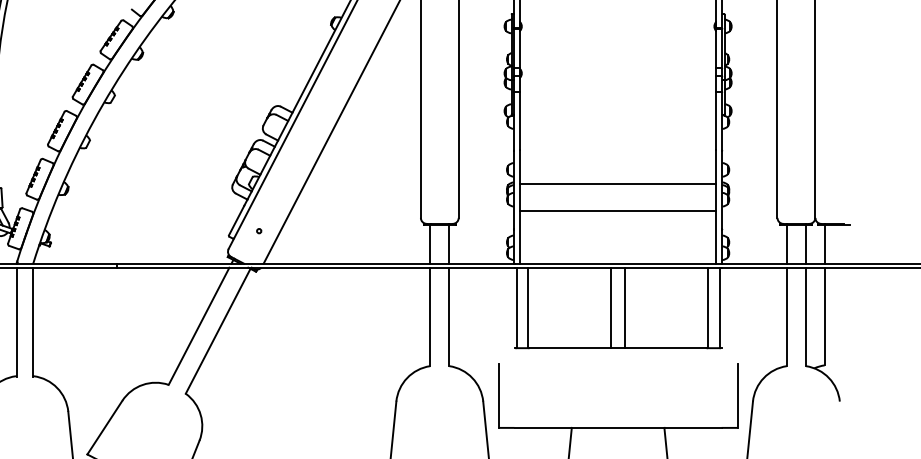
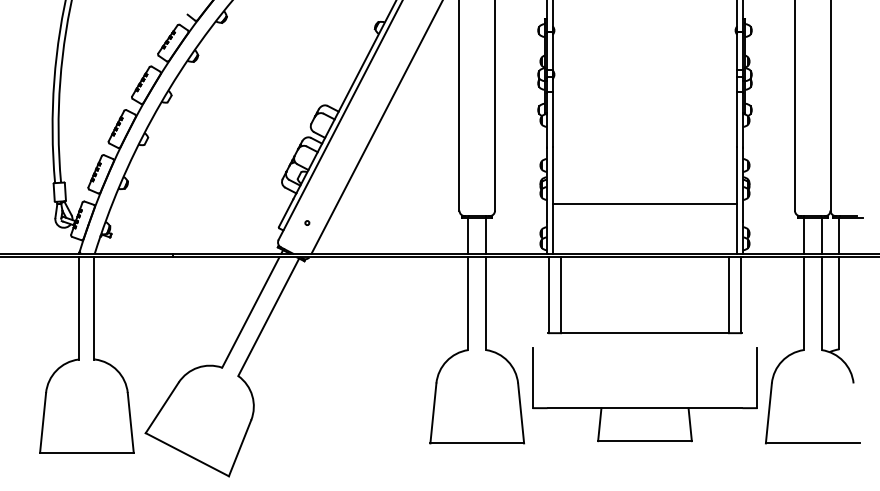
line: (617, 184) -> (644, 179), removed
line: (611, 308) -> (638, 295), removed
line: (625, 308) -> (651, 295), removed

